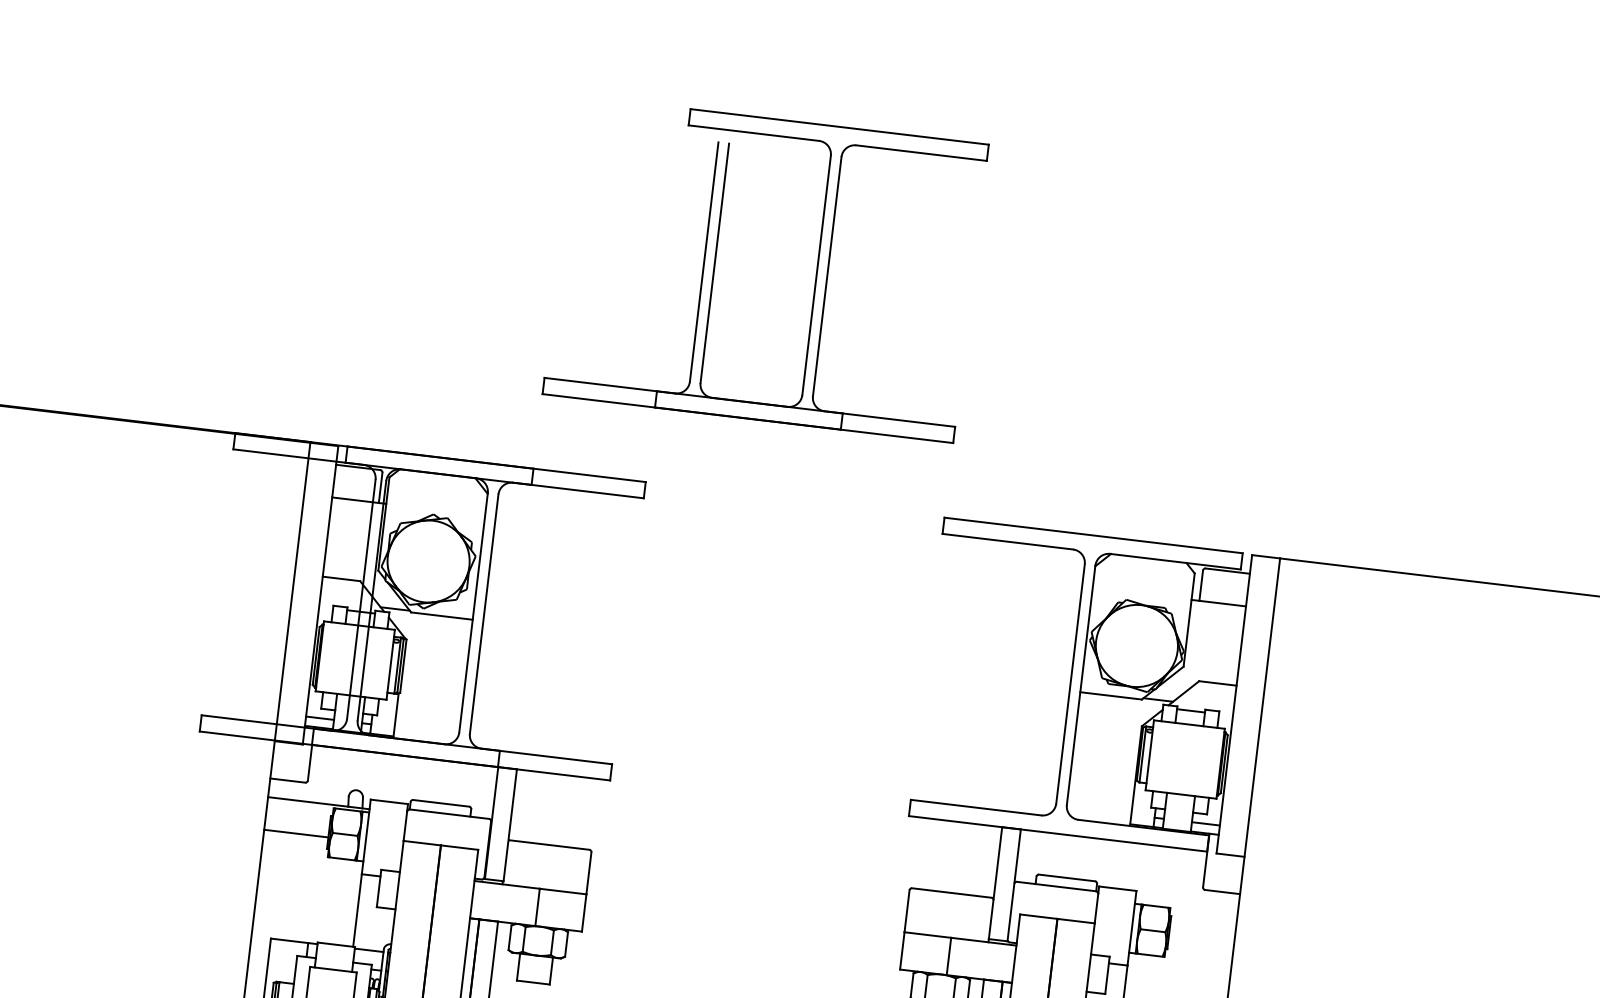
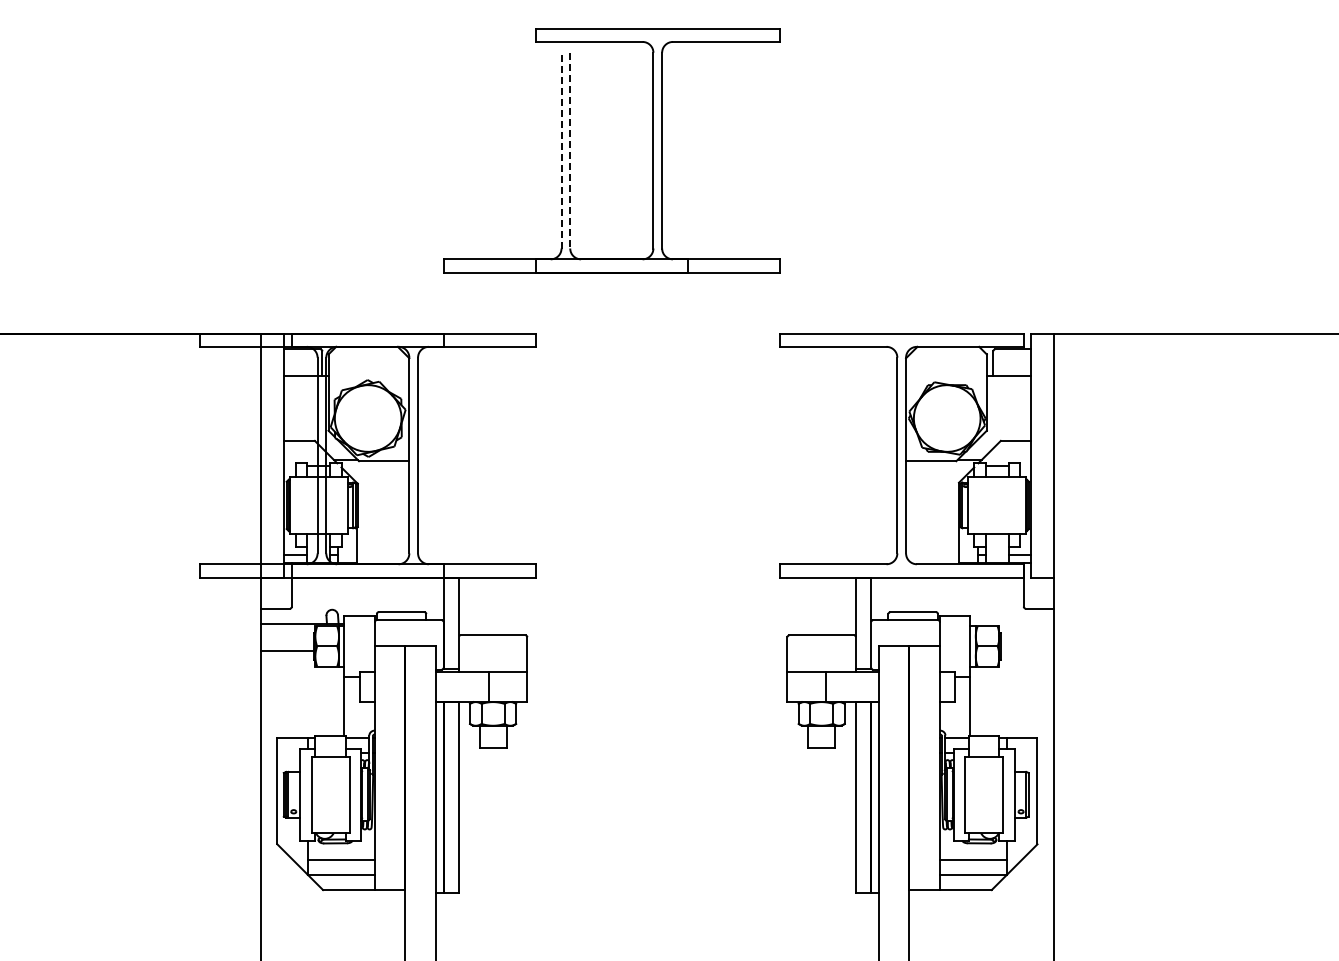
line: (704, 261) -> (561, 150), solid -> dashed
line: (715, 263) -> (570, 150), solid -> dashed

